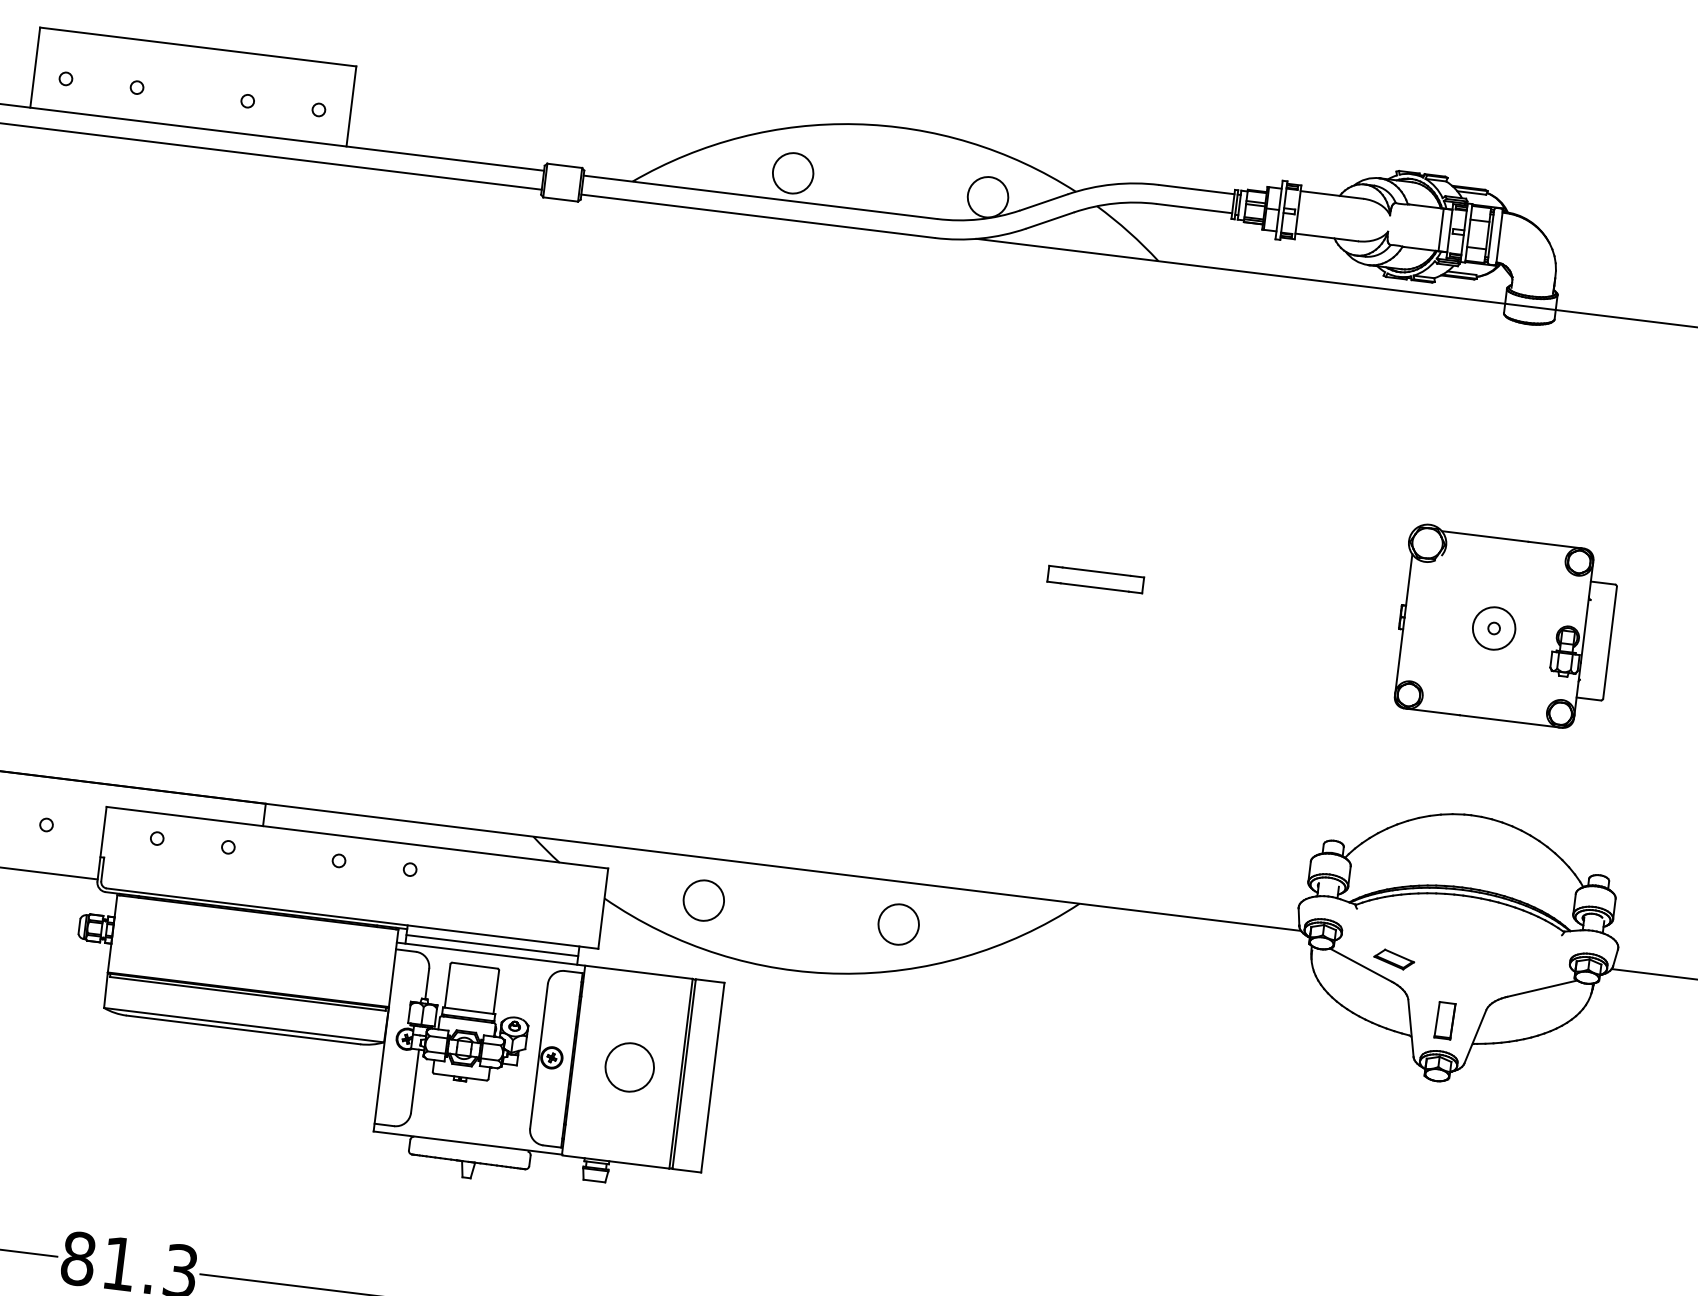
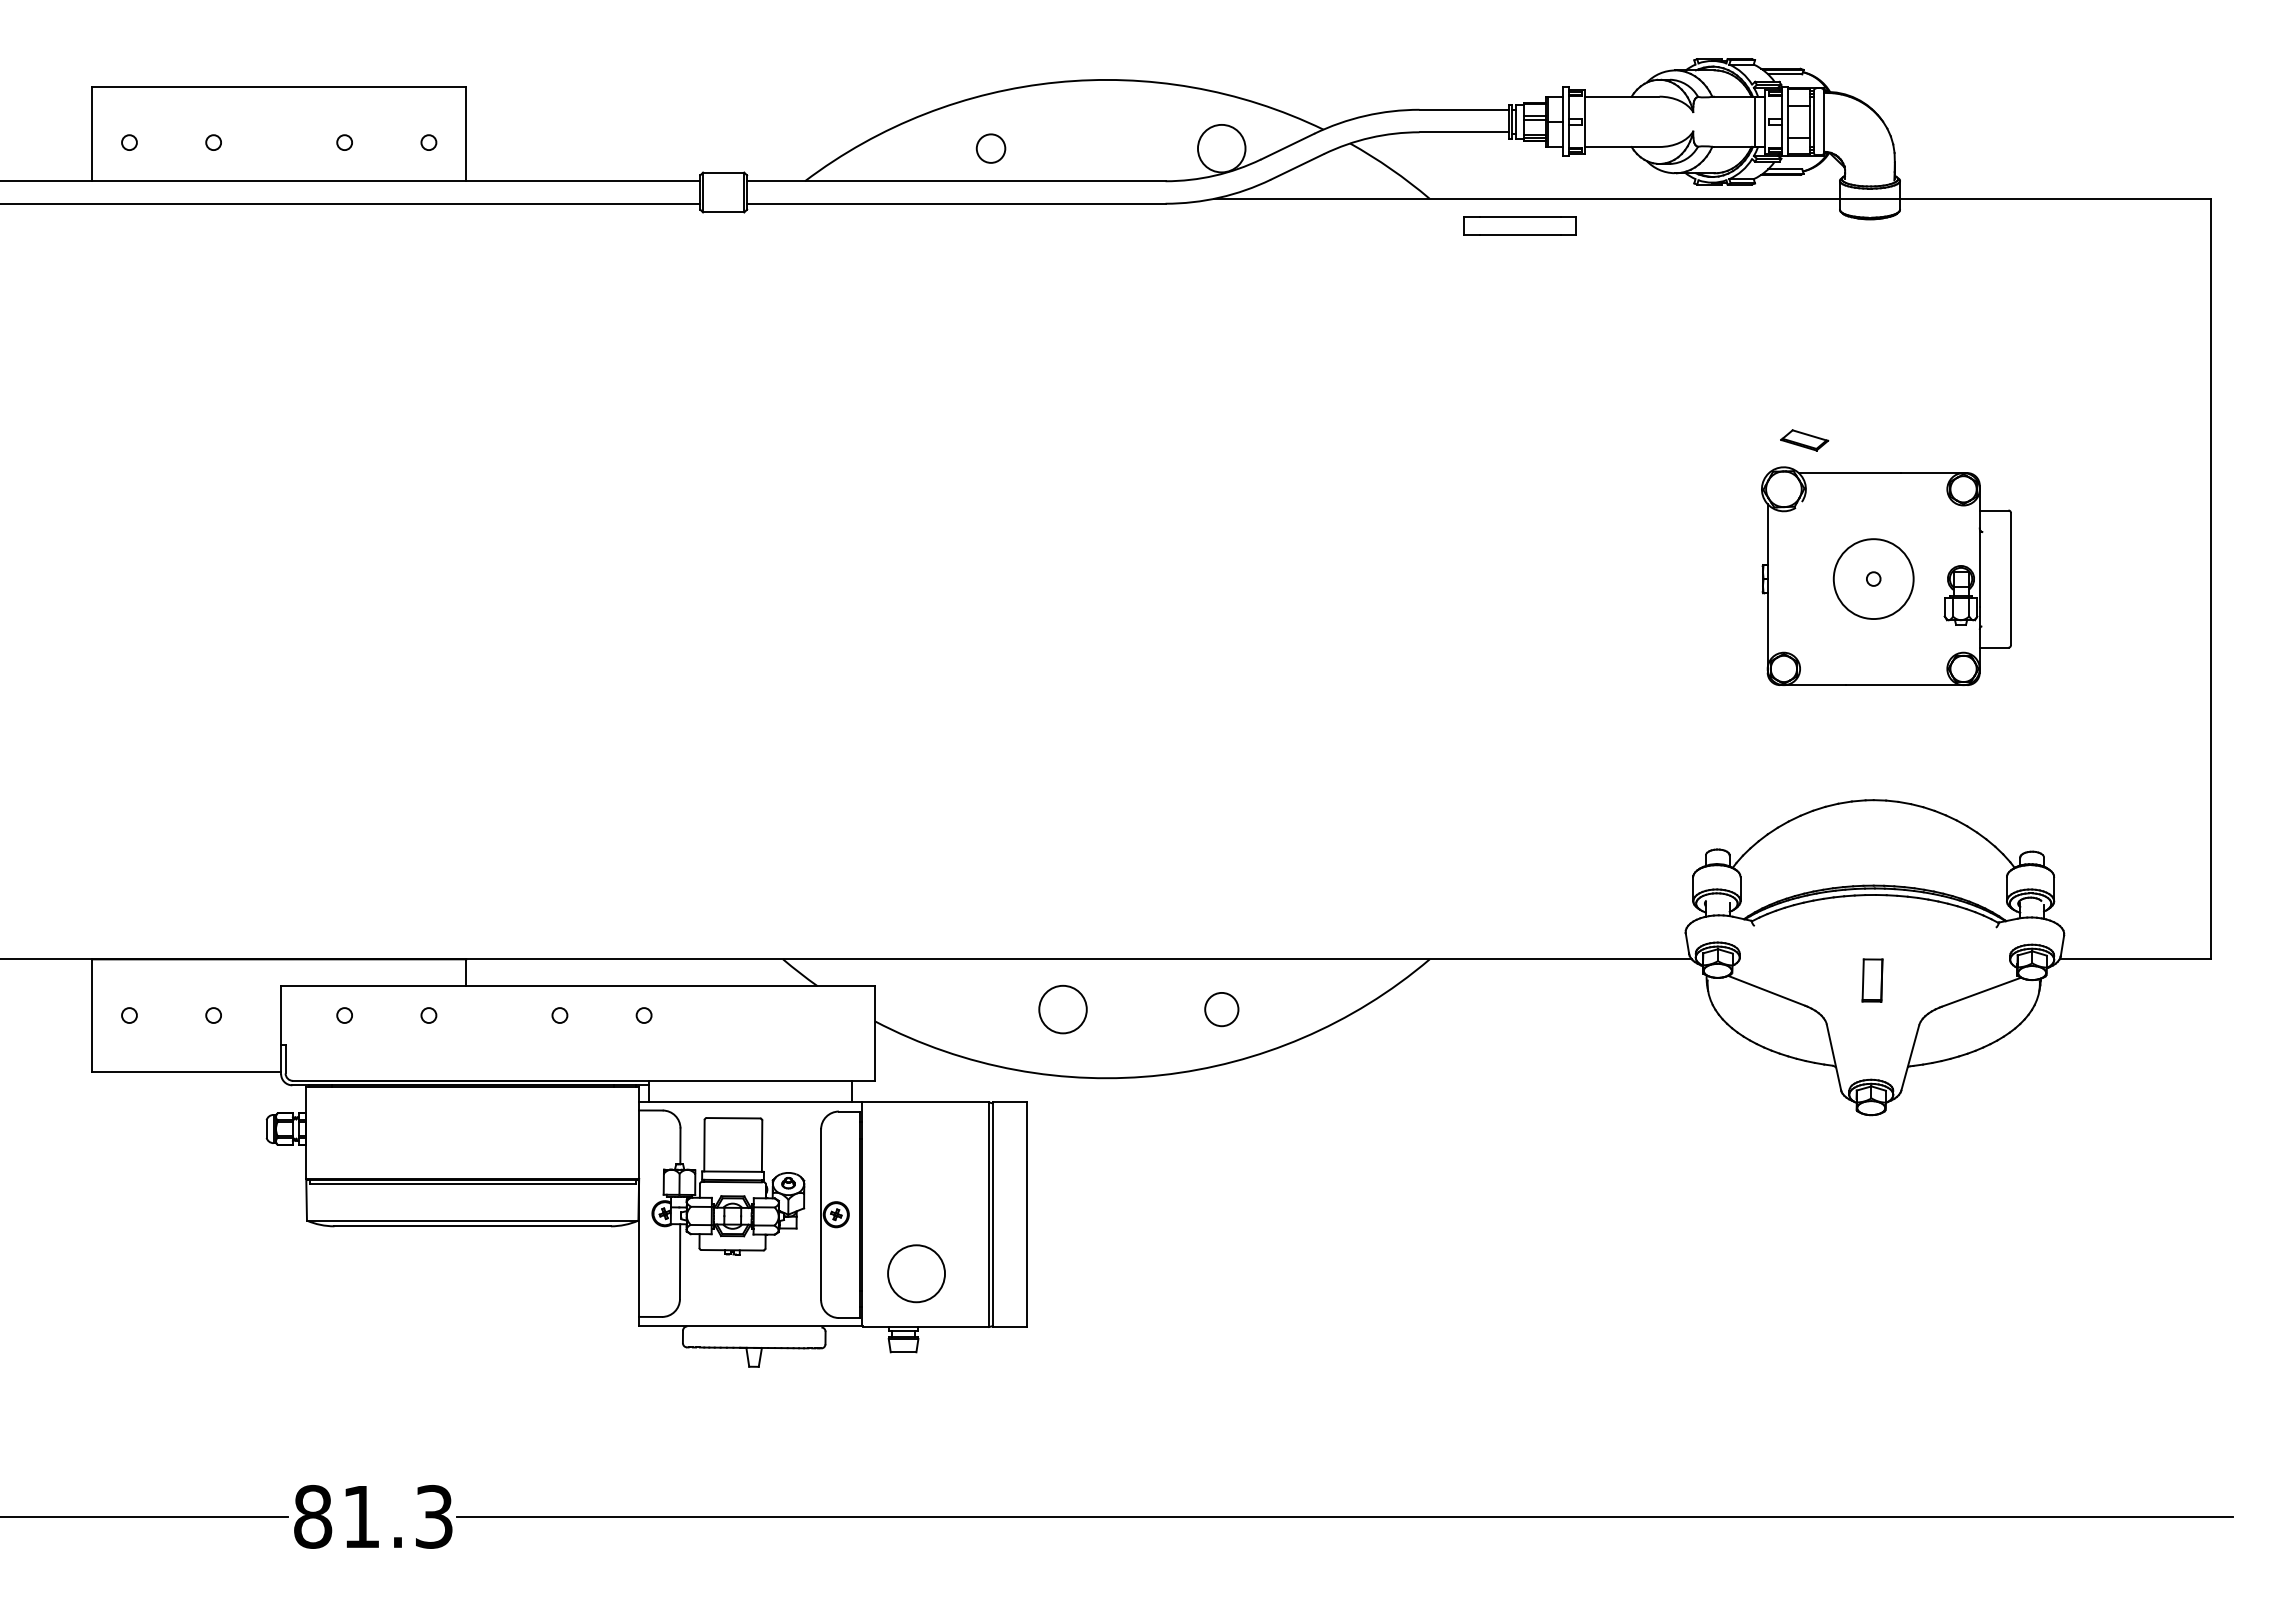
circle: (792, 173) -> (990, 148), size x0.6
part: (1095, 579) -> (1519, 225), moved
circle: (1493, 628) -> (1873, 579), size x1.6
circle: (703, 900) -> (1062, 1009), moved
circle: (898, 924) -> (1221, 1009), size x0.7
line: (492, 945) -> (750, 1092), removed
part: (1394, 959) -> (1804, 440), moved
part: (1444, 1020) -> (1872, 980), moved
circle: (629, 1067) -> (916, 1273), moved

